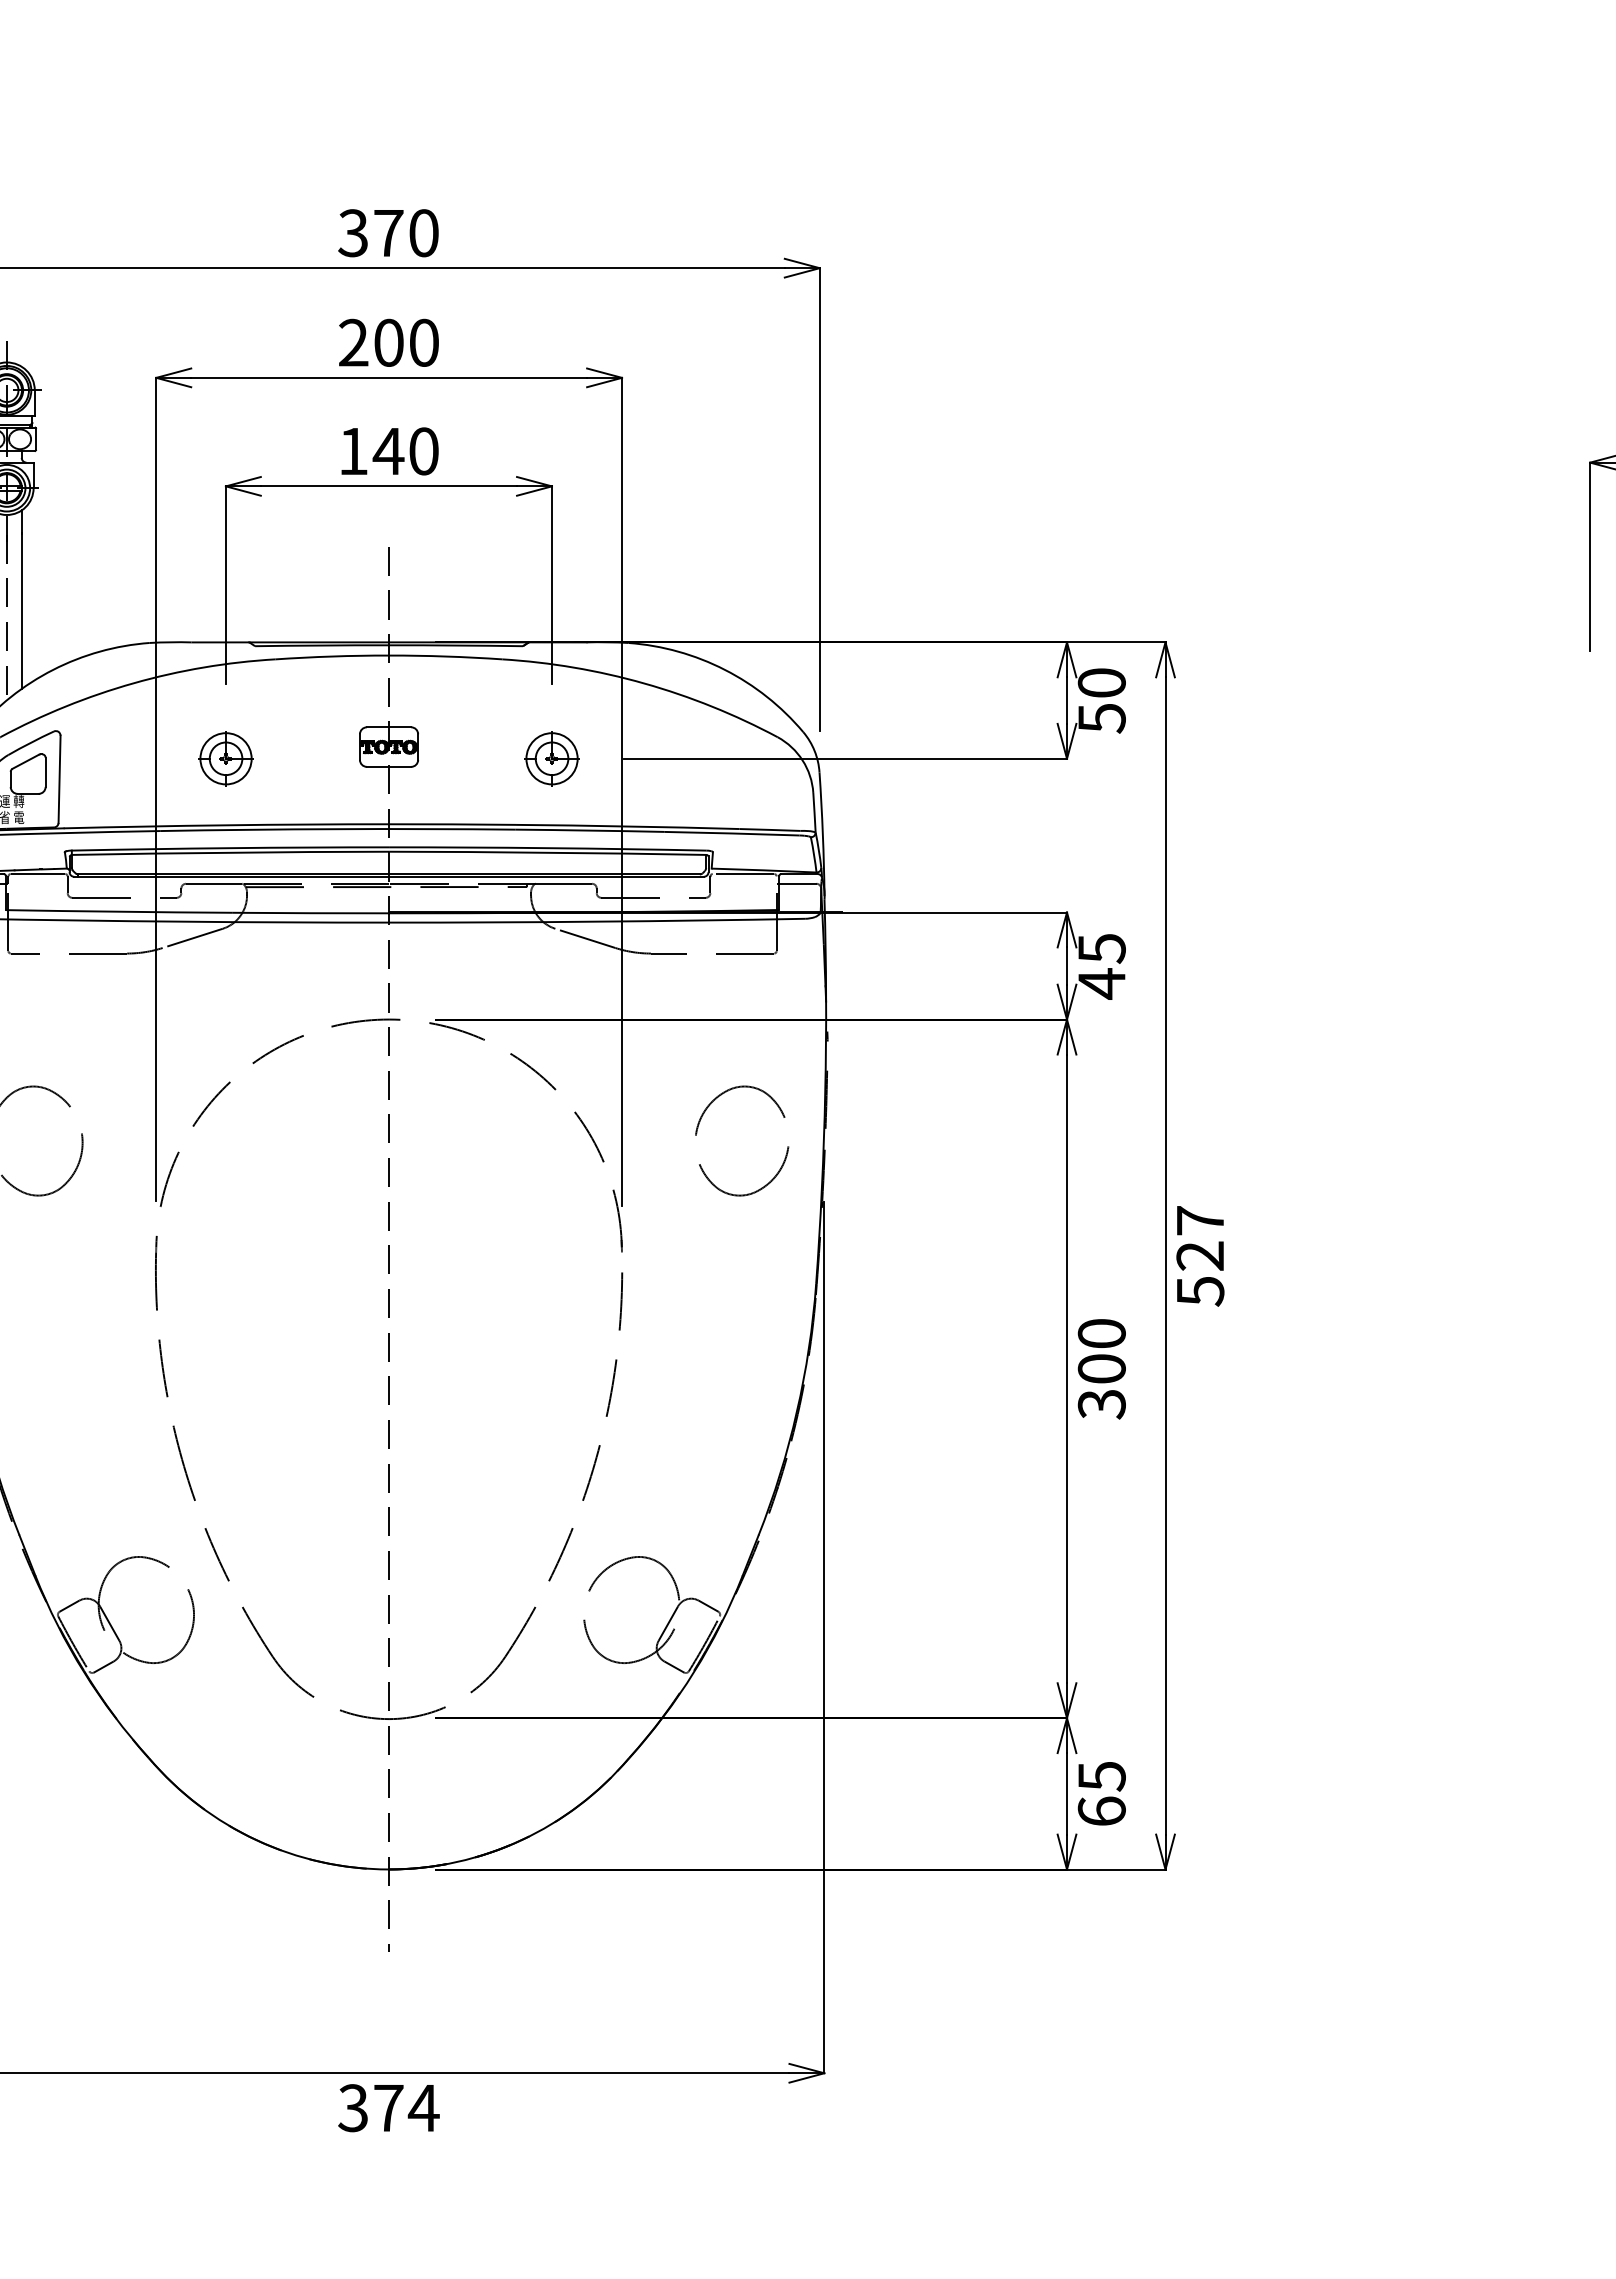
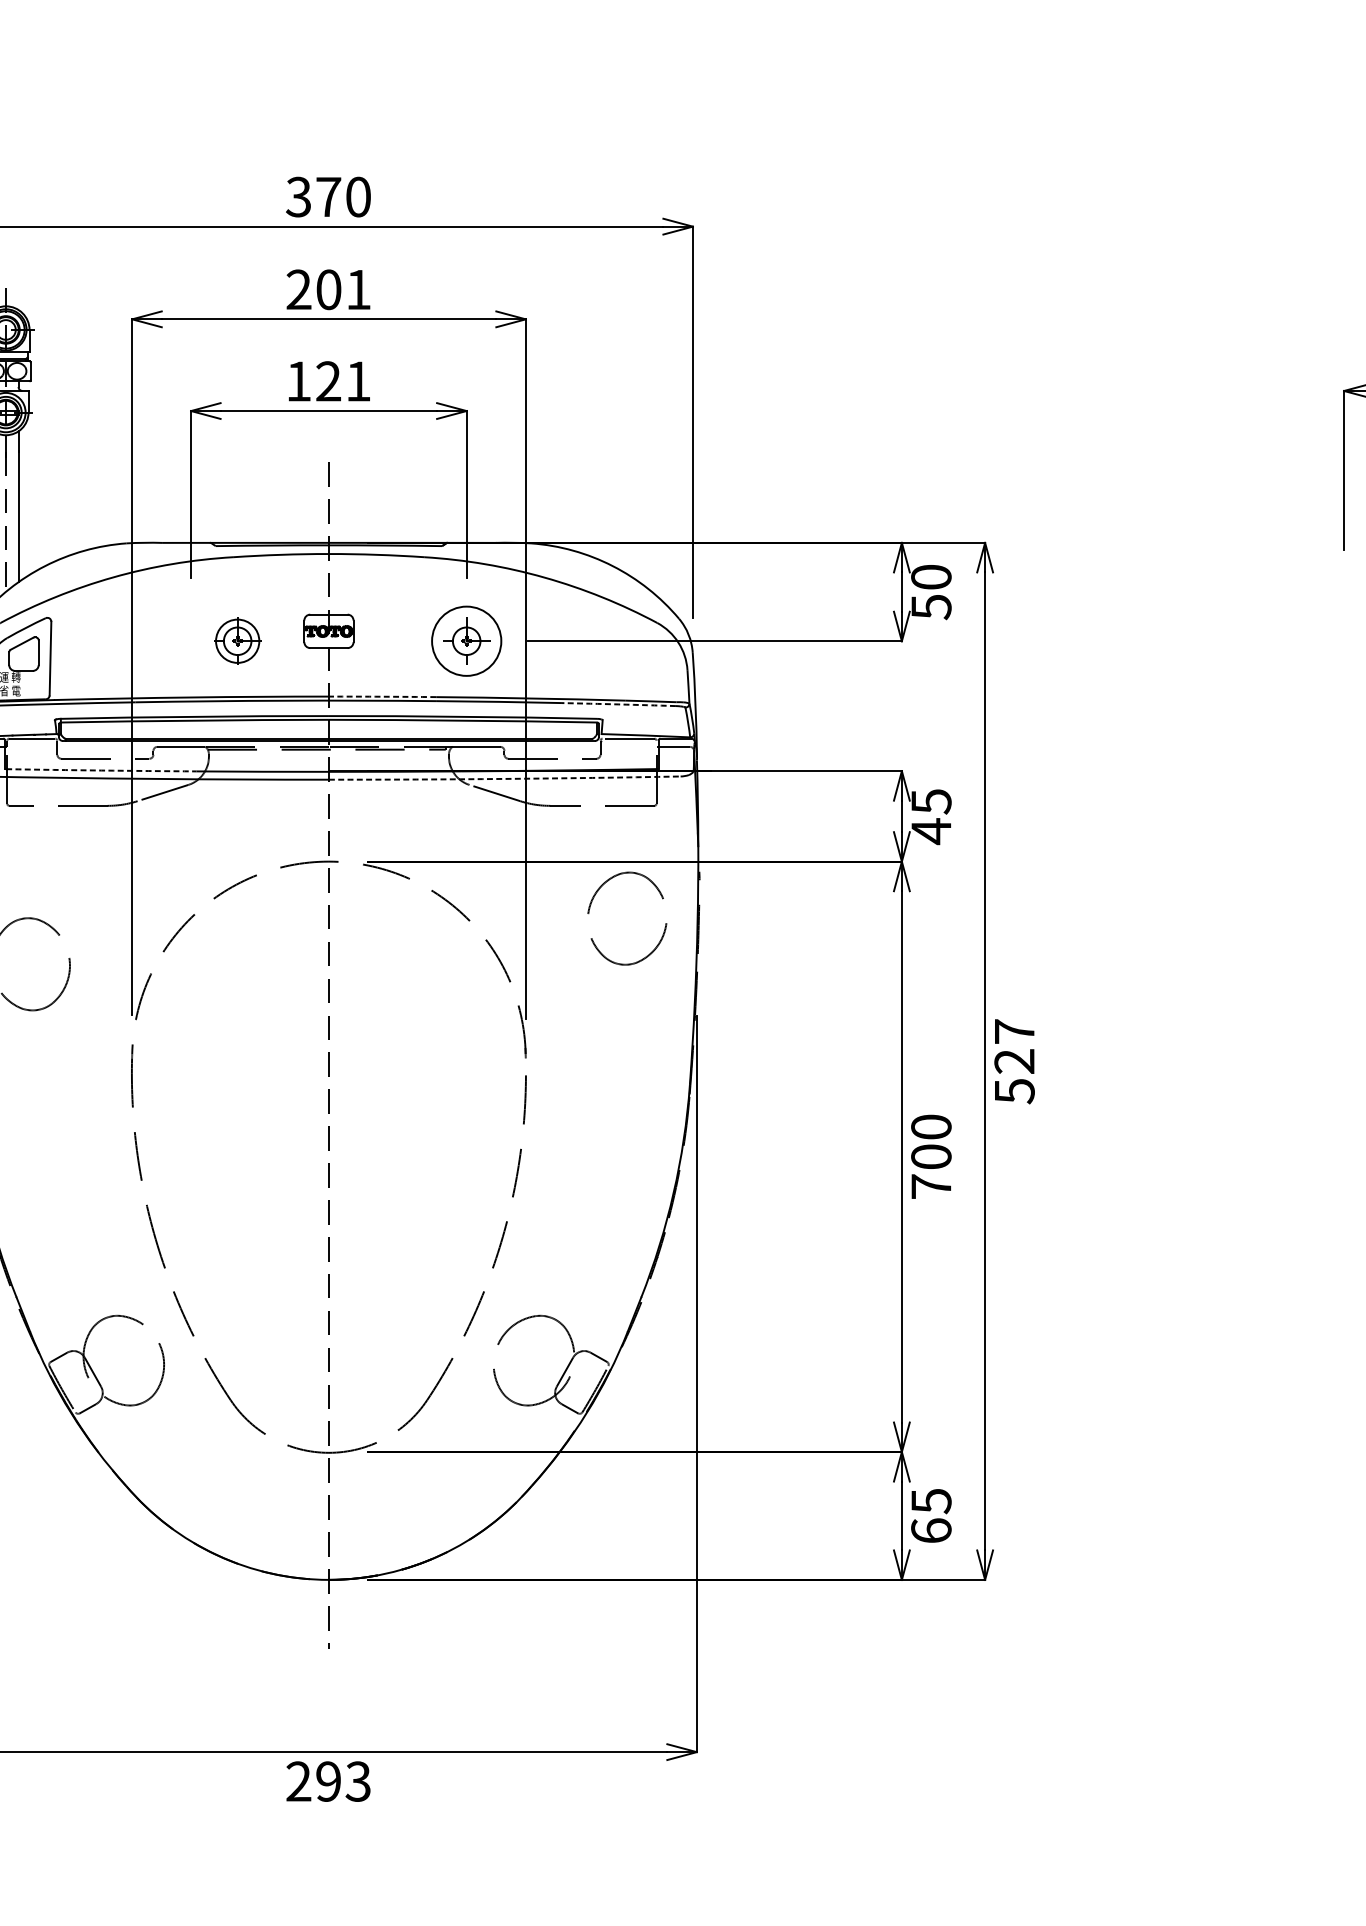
text: (424, 342) -> (358, 289), 200 -> 201
text: (405, 451) -> (342, 381), 140 -> 121
part: (225, 758) -> (237, 641), moved
circle: (551, 758) -> (466, 641), size x1.6
arc: (452, 824) -> (382, 696), solid -> dashed
arc: (732, 833) -> (619, 704), solid -> dashed
arc: (119, 911) -> (101, 770), solid -> dashed
arc: (597, 921) -> (505, 778), solid -> dashed
part: (786, 1150) -> (664, 926), moved
text: (1101, 1404) -> (931, 1186), 300 -> 700
text: (388, 2108) -> (328, 1781), 374 -> 293

